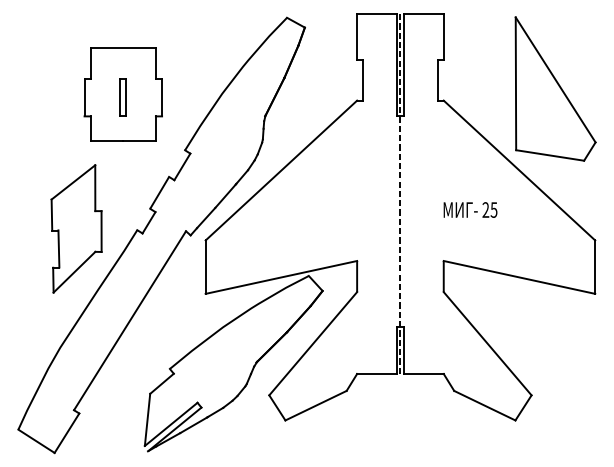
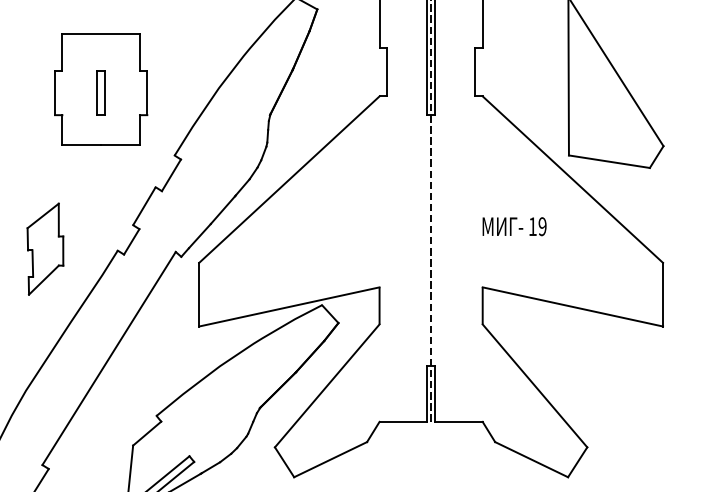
text: (489, 209) -> (537, 226), 25 -> 19
part: (76, 228) -> (45, 248), size x0.6

